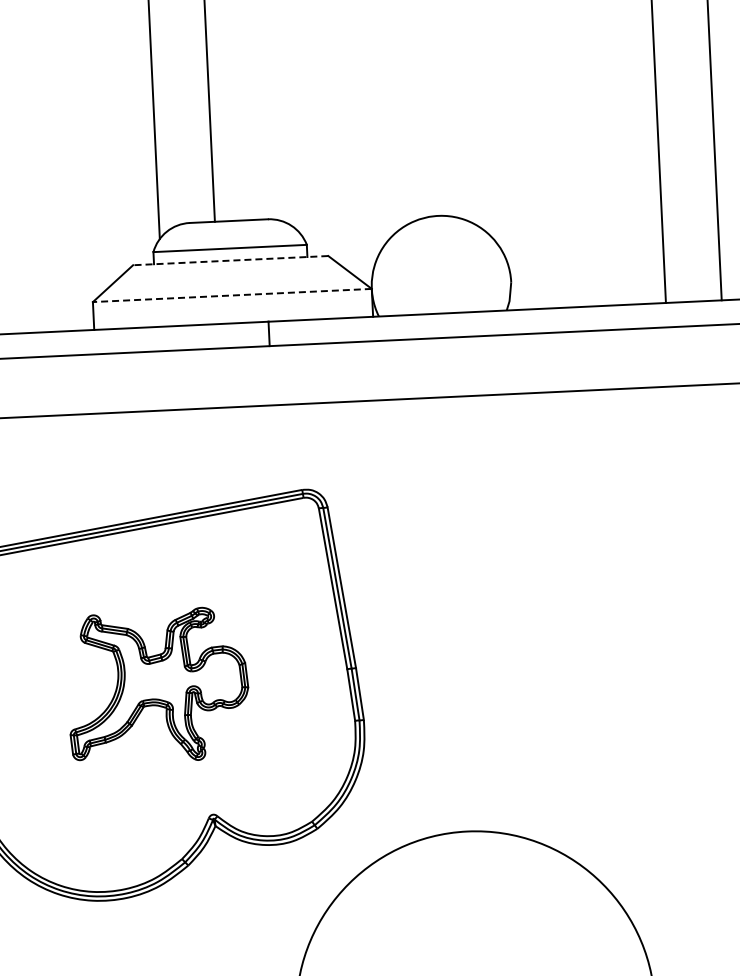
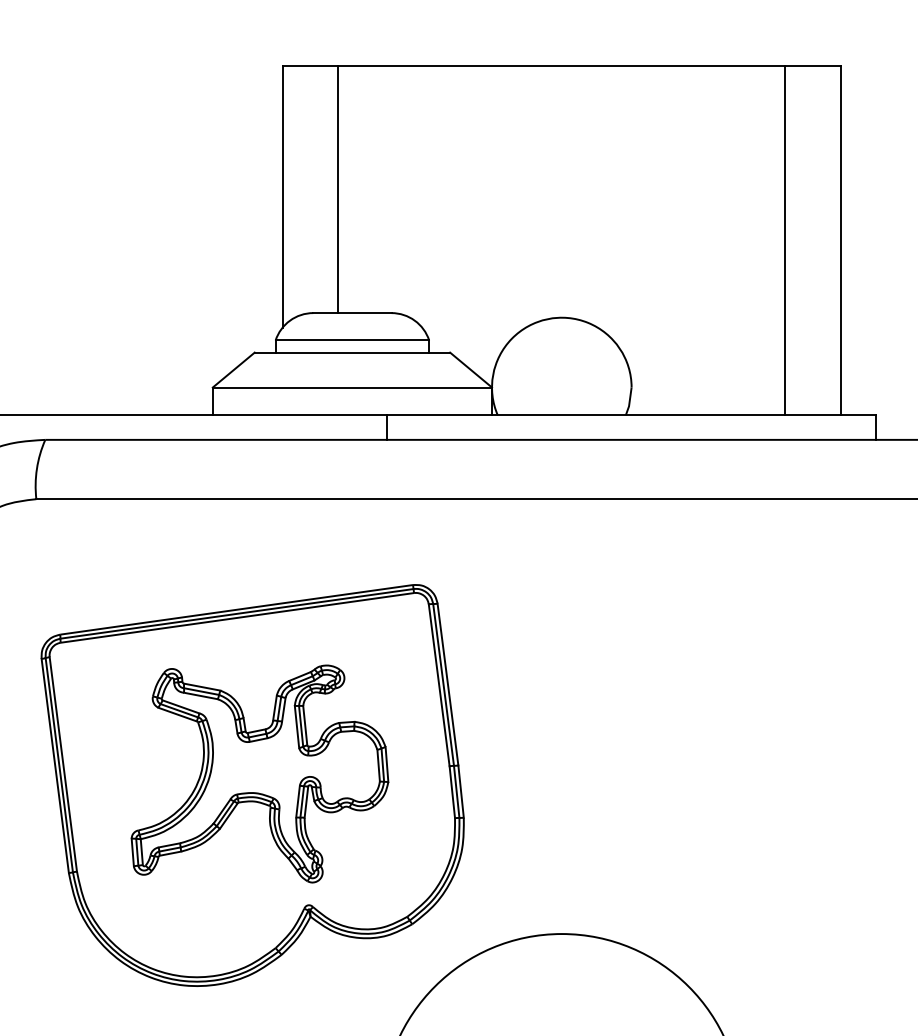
line: (230, 260) -> (352, 352), dashed -> solid
line: (232, 295) -> (352, 387), dashed -> solid
part: (157, 685) -> (259, 773), size x1.43

